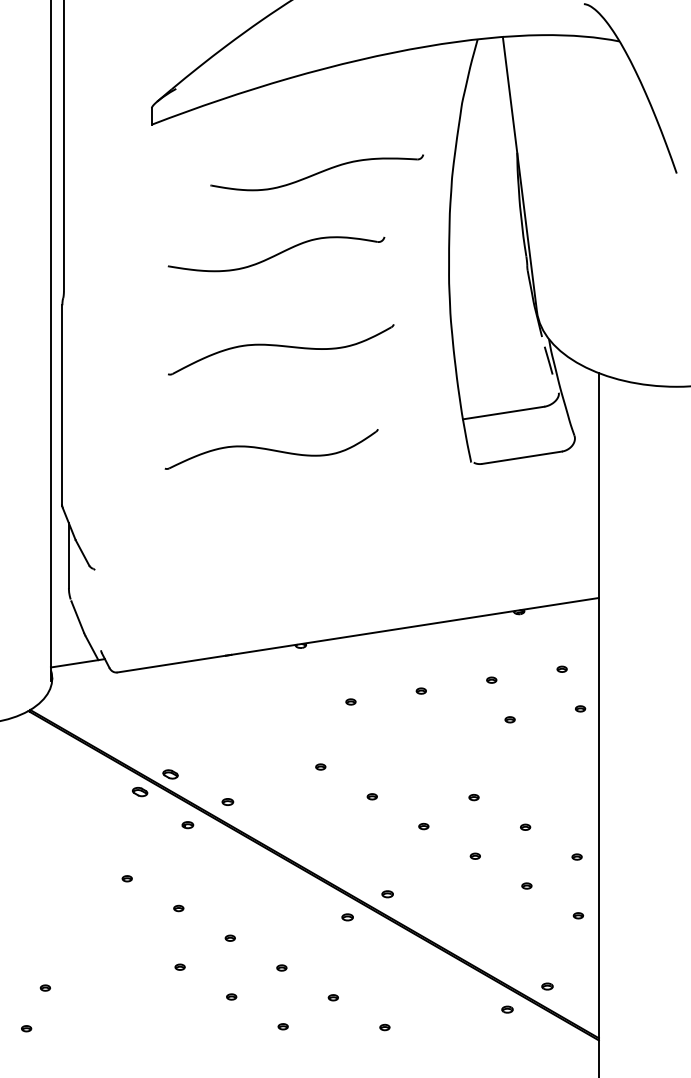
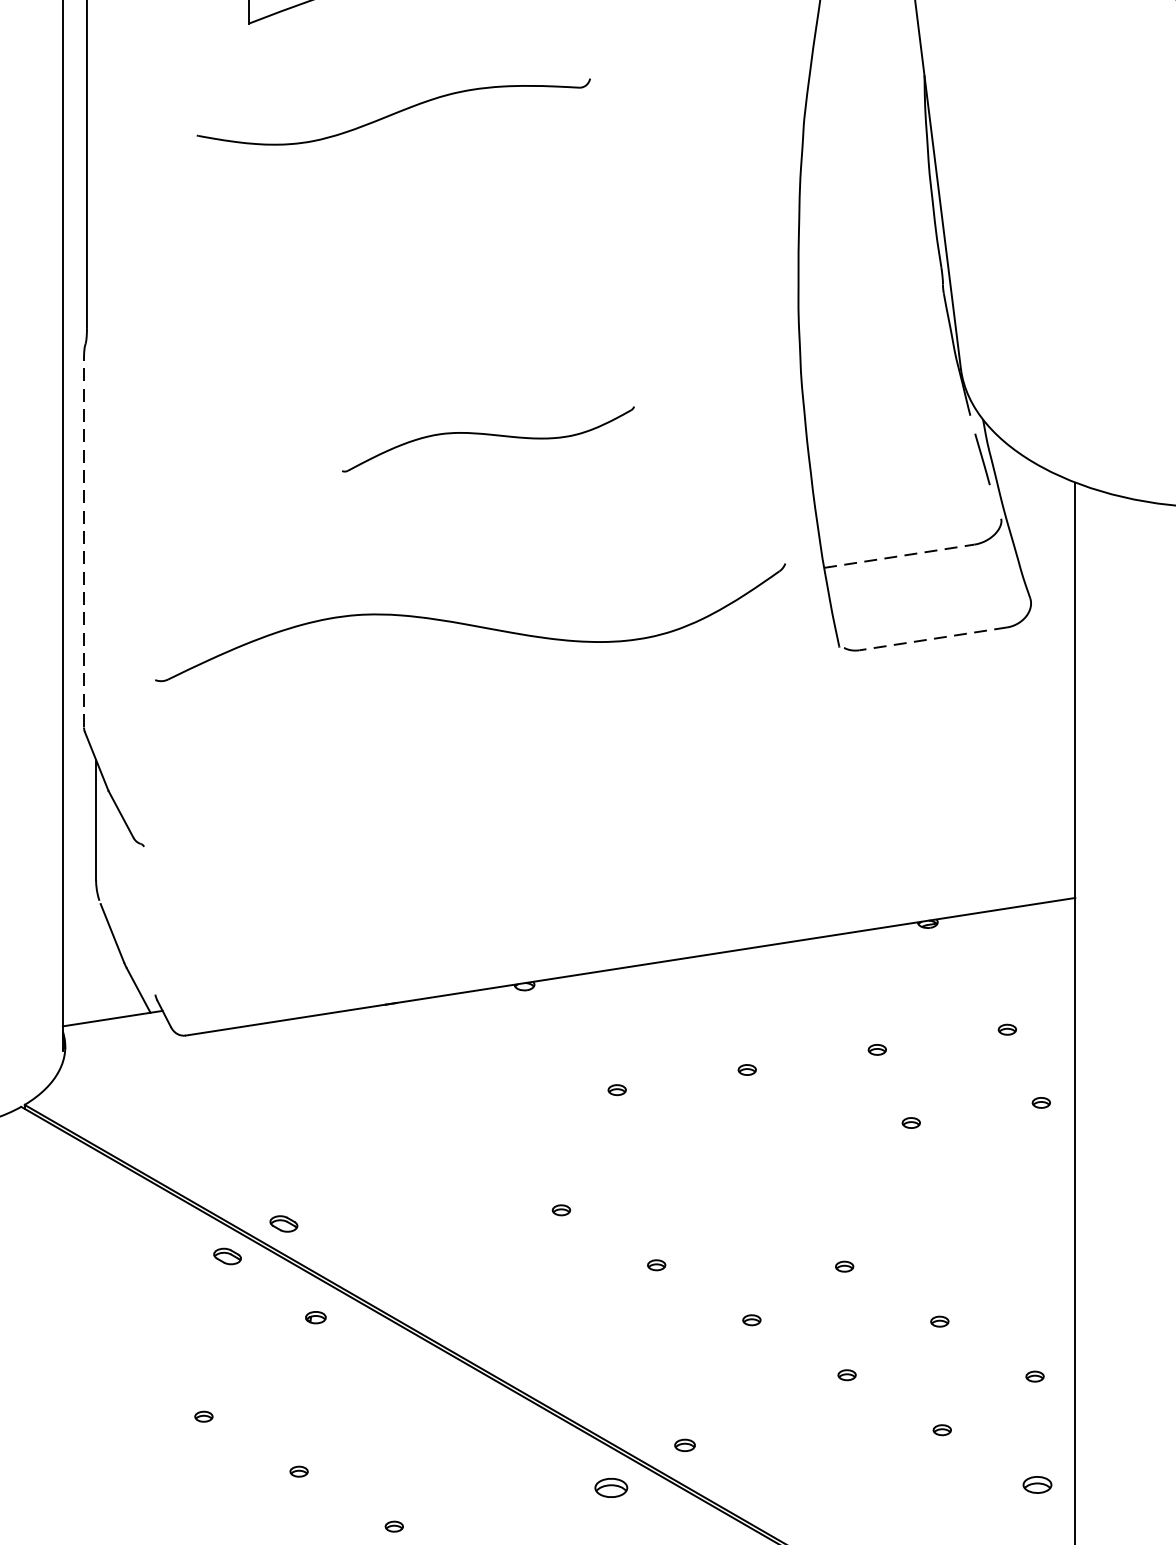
part: (316, 172) -> (392, 111), moved
part: (276, 254) -> (479, 263), removed
part: (281, 349) -> (488, 438), size x0.7
line: (62, 404) -> (84, 540), solid -> dashed
line: (504, 412) -> (900, 555), solid -> dashed
part: (271, 449) -> (470, 623), size x1.6
line: (521, 457) -> (932, 638), solid -> dashed
part: (227, 801) -> (389, 1273), removed
part: (578, 915) -> (1037, 1484), size x1.6
part: (347, 917) -> (610, 1488), size x1.6

